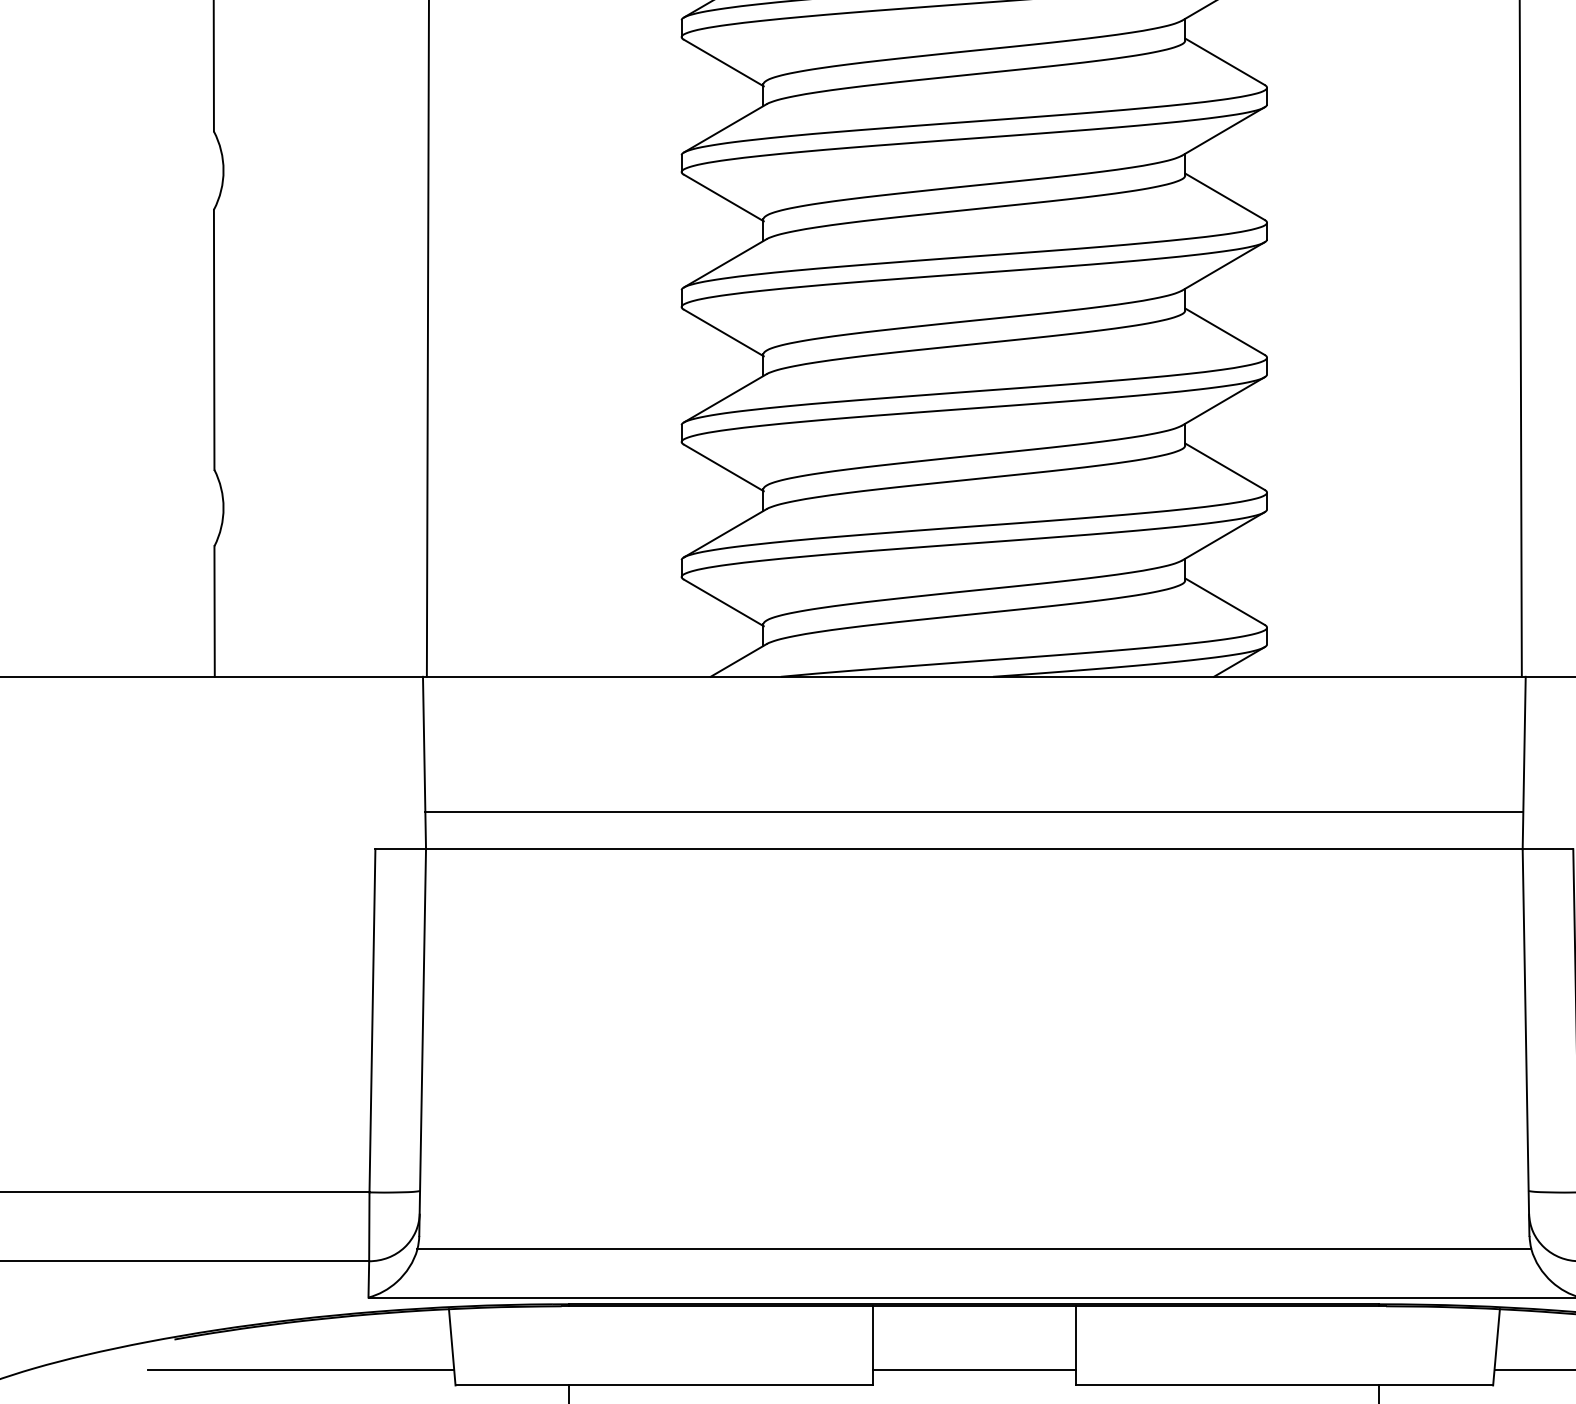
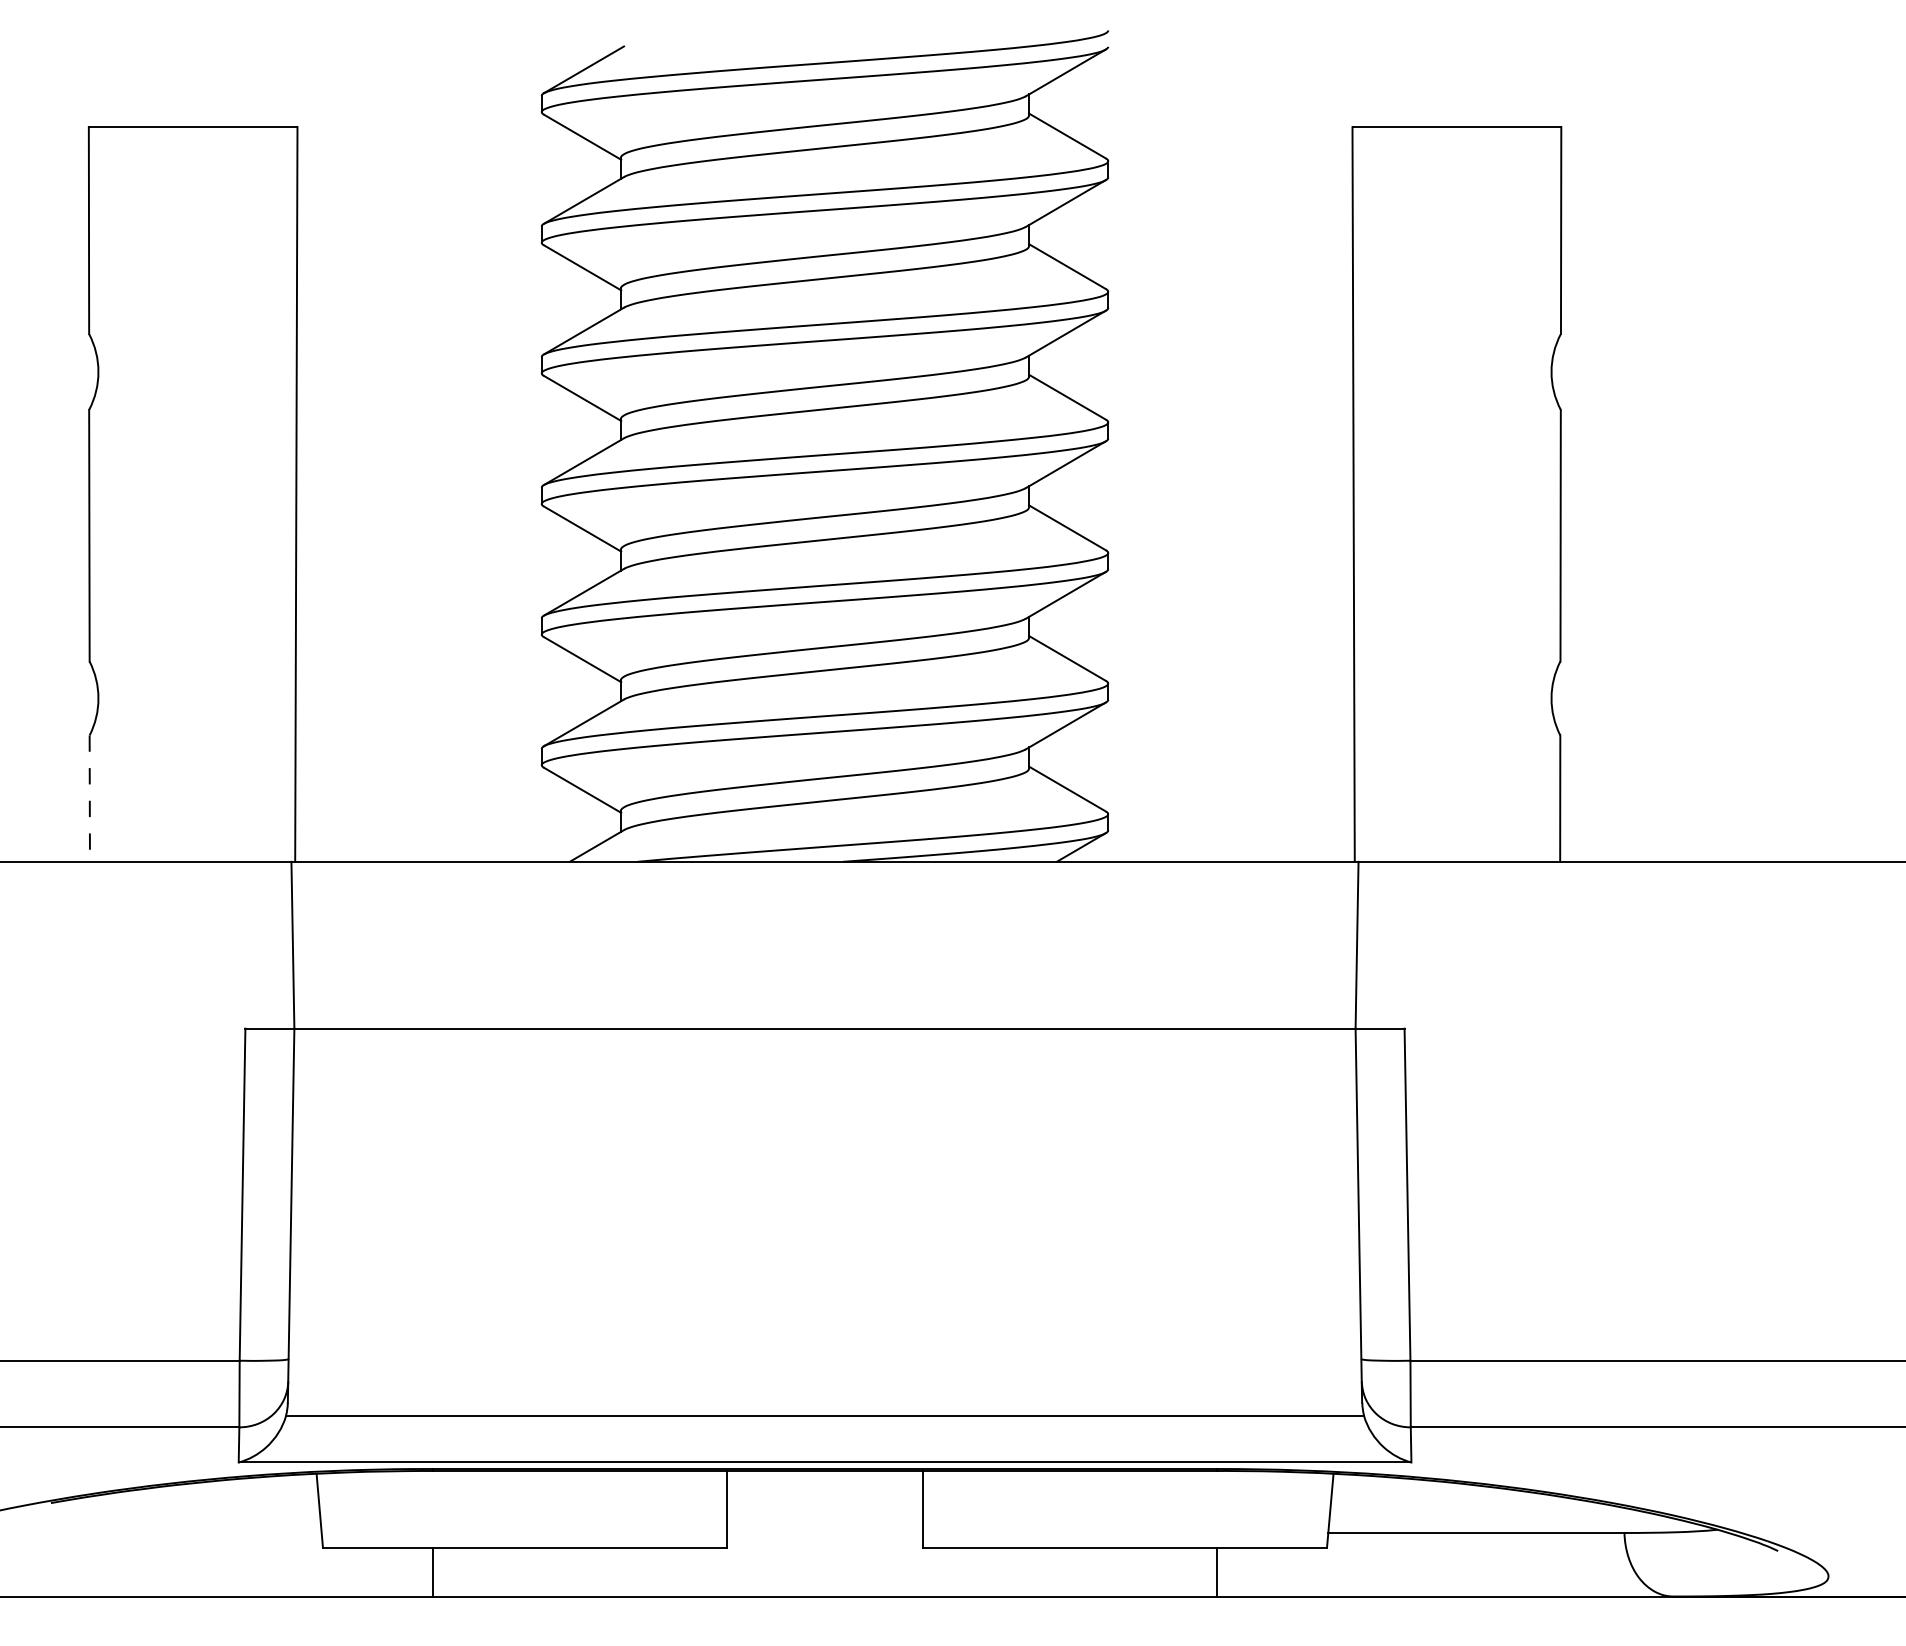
line: (214, 612) -> (89, 799), solid -> dashed
line: (973, 811) -> (824, 992), removed
line: (301, 1369) -> (173, 1532), removed
line: (973, 1369) -> (824, 1532), removed

